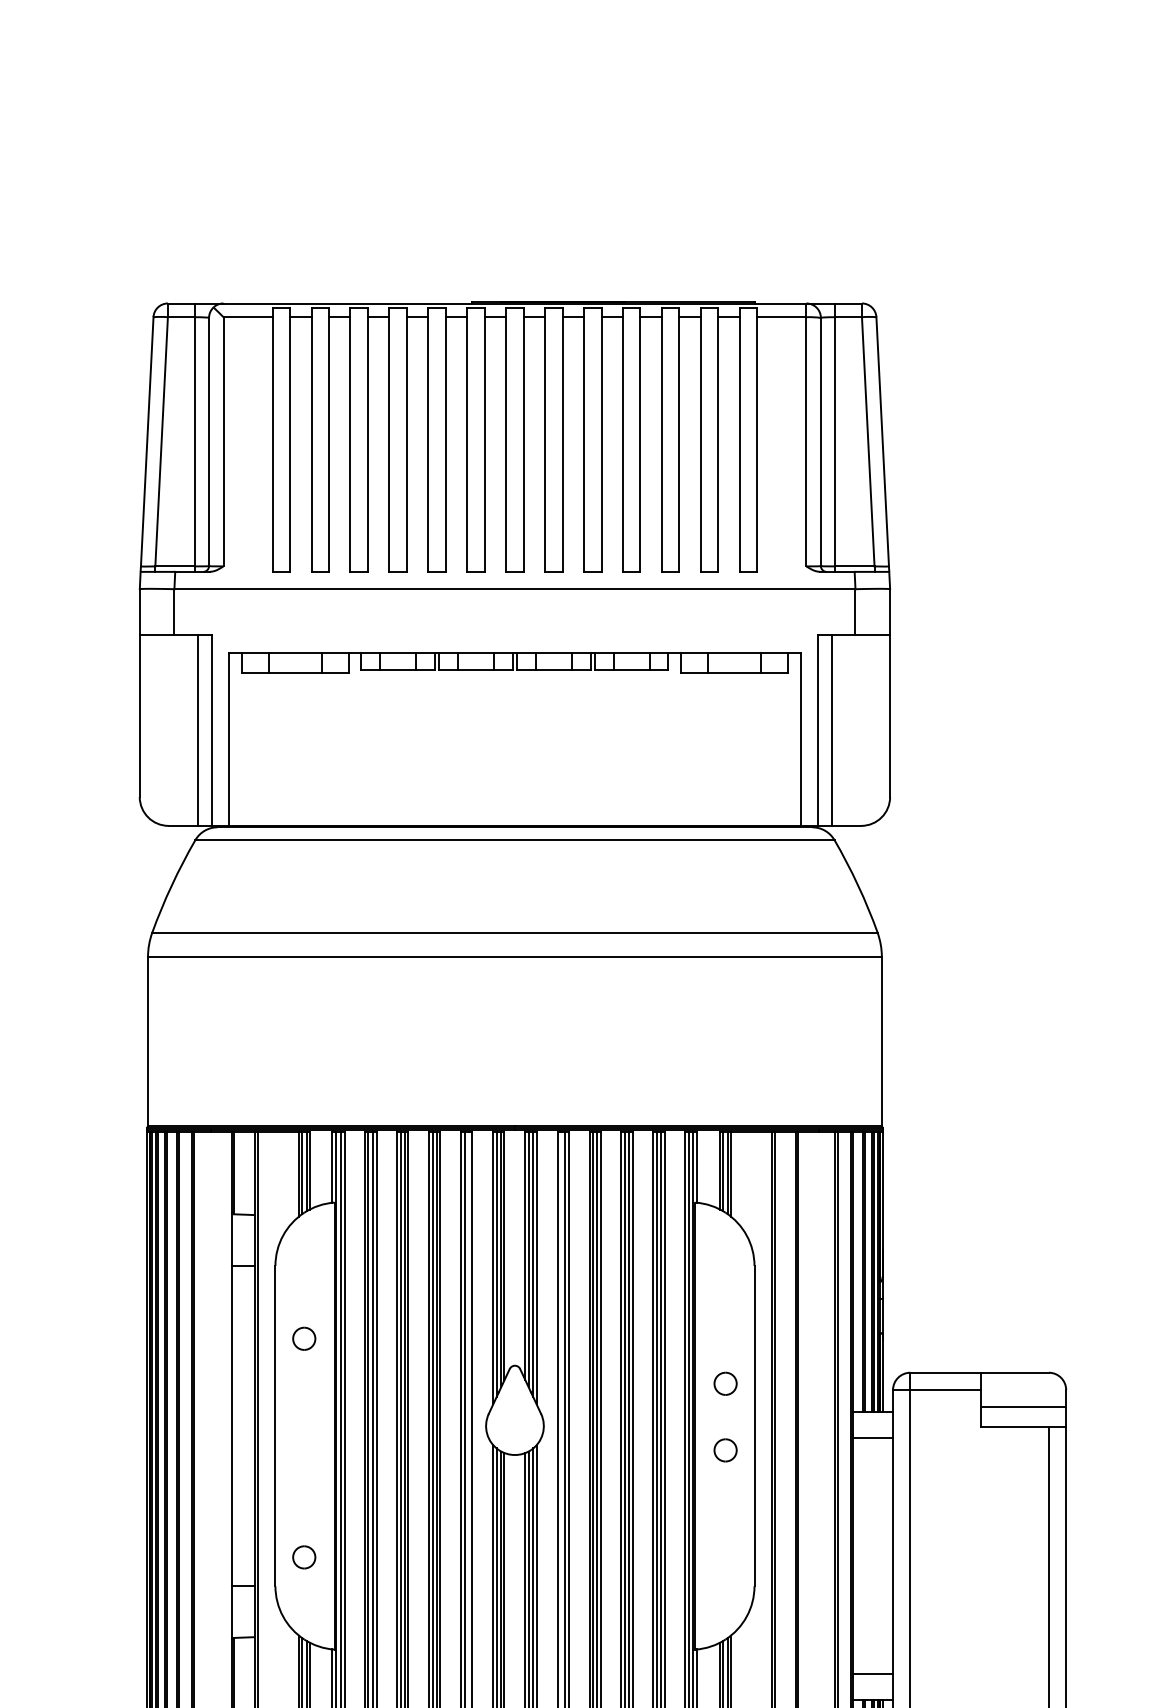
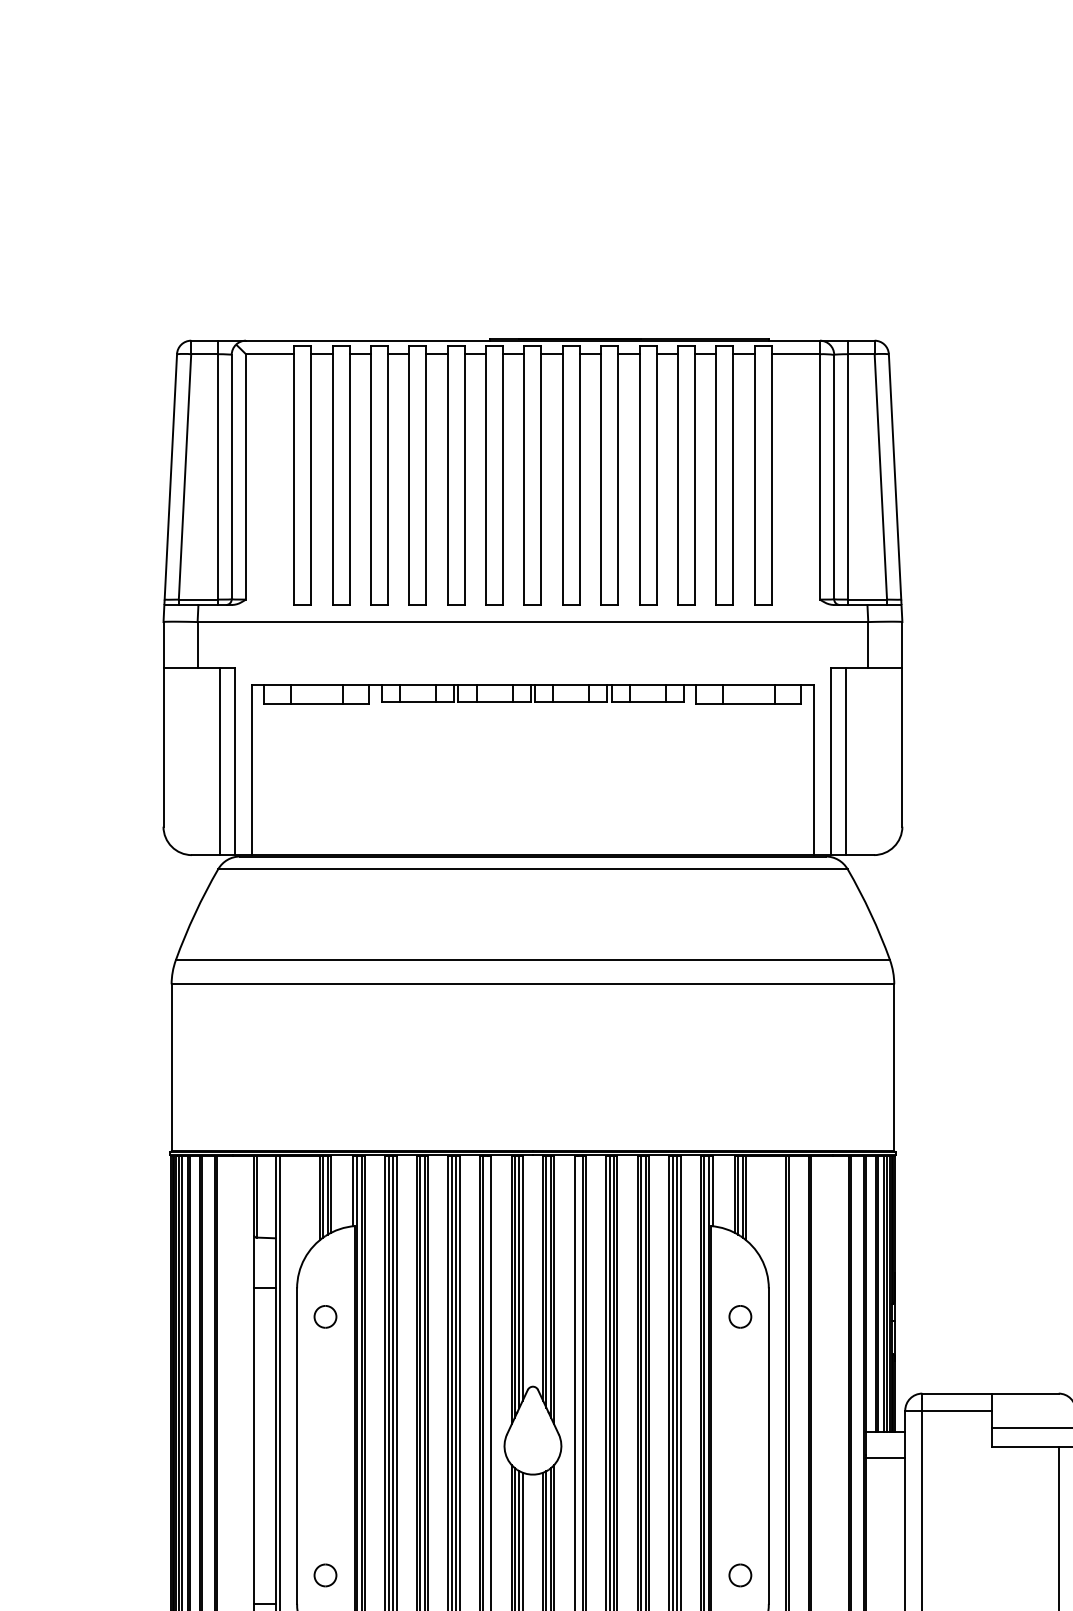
part: (304, 1338) -> (325, 1316), moved
part: (725, 1383) -> (740, 1316), moved
part: (725, 1450) -> (740, 1575), moved

